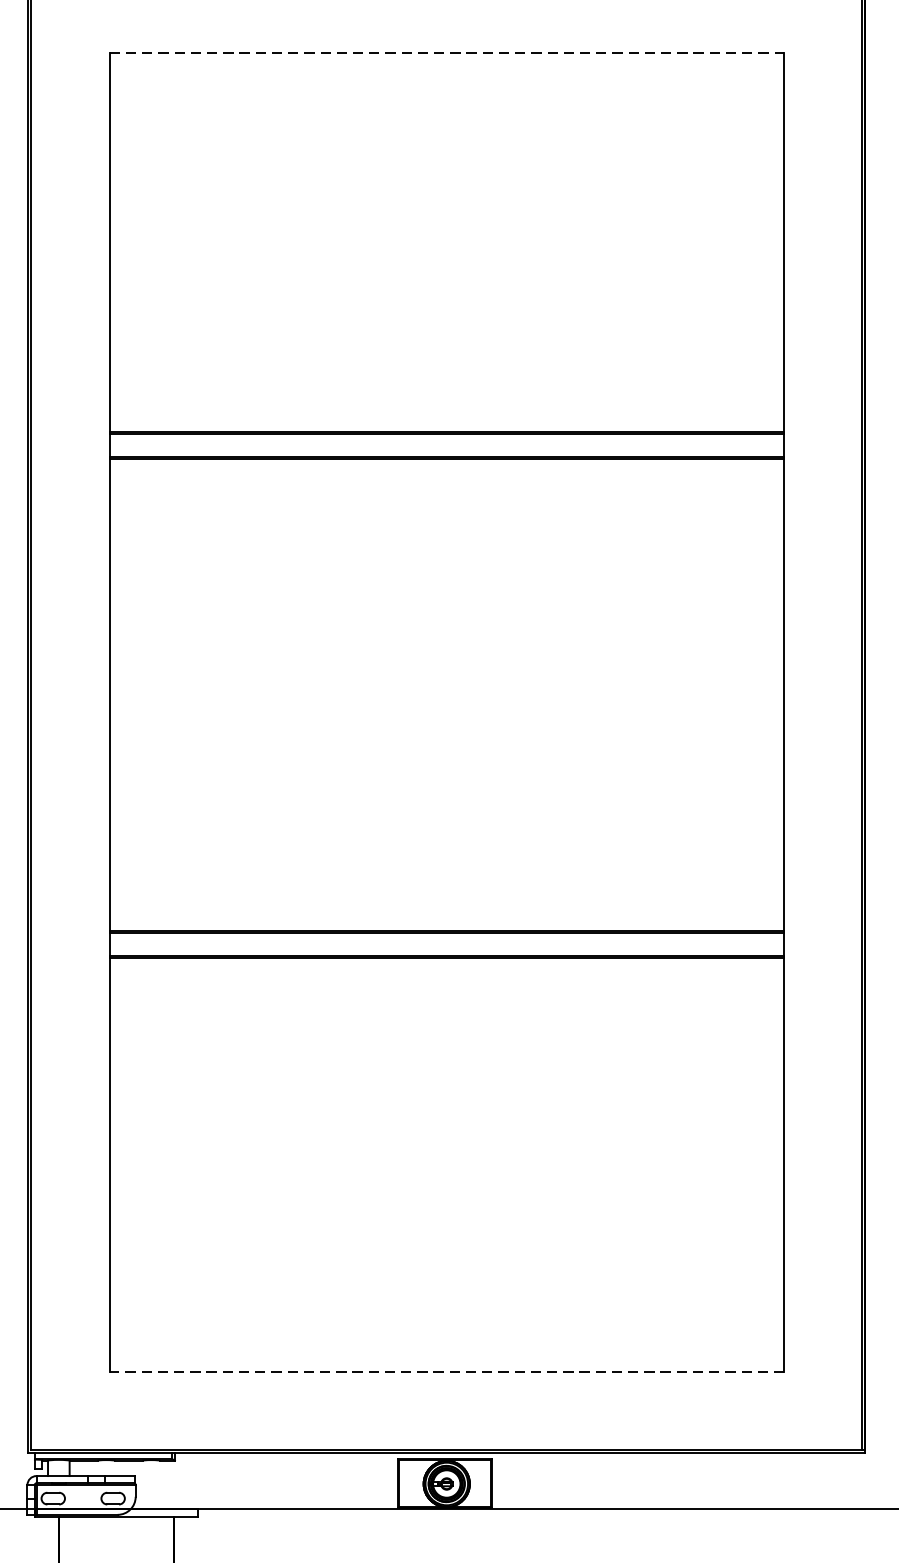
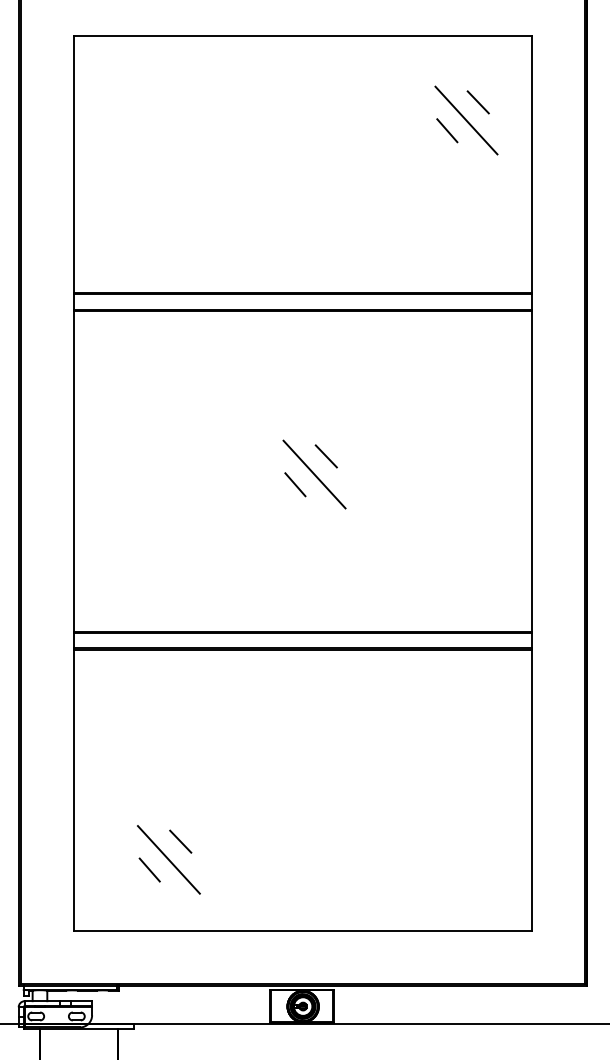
line: (447, 52) -> (303, 35), dashed -> solid
line: (703, 151) -> (477, 102), added
line: (687, 177) -> (466, 120), added
line: (659, 192) -> (447, 130), added
line: (479, 673) -> (325, 456), added
line: (463, 699) -> (314, 474), added
line: (435, 714) -> (295, 484), added
line: (265, 1240) -> (180, 841), added
line: (248, 1267) -> (168, 859), added
line: (220, 1281) -> (149, 869), added
line: (447, 1371) -> (303, 930), dashed -> solid

